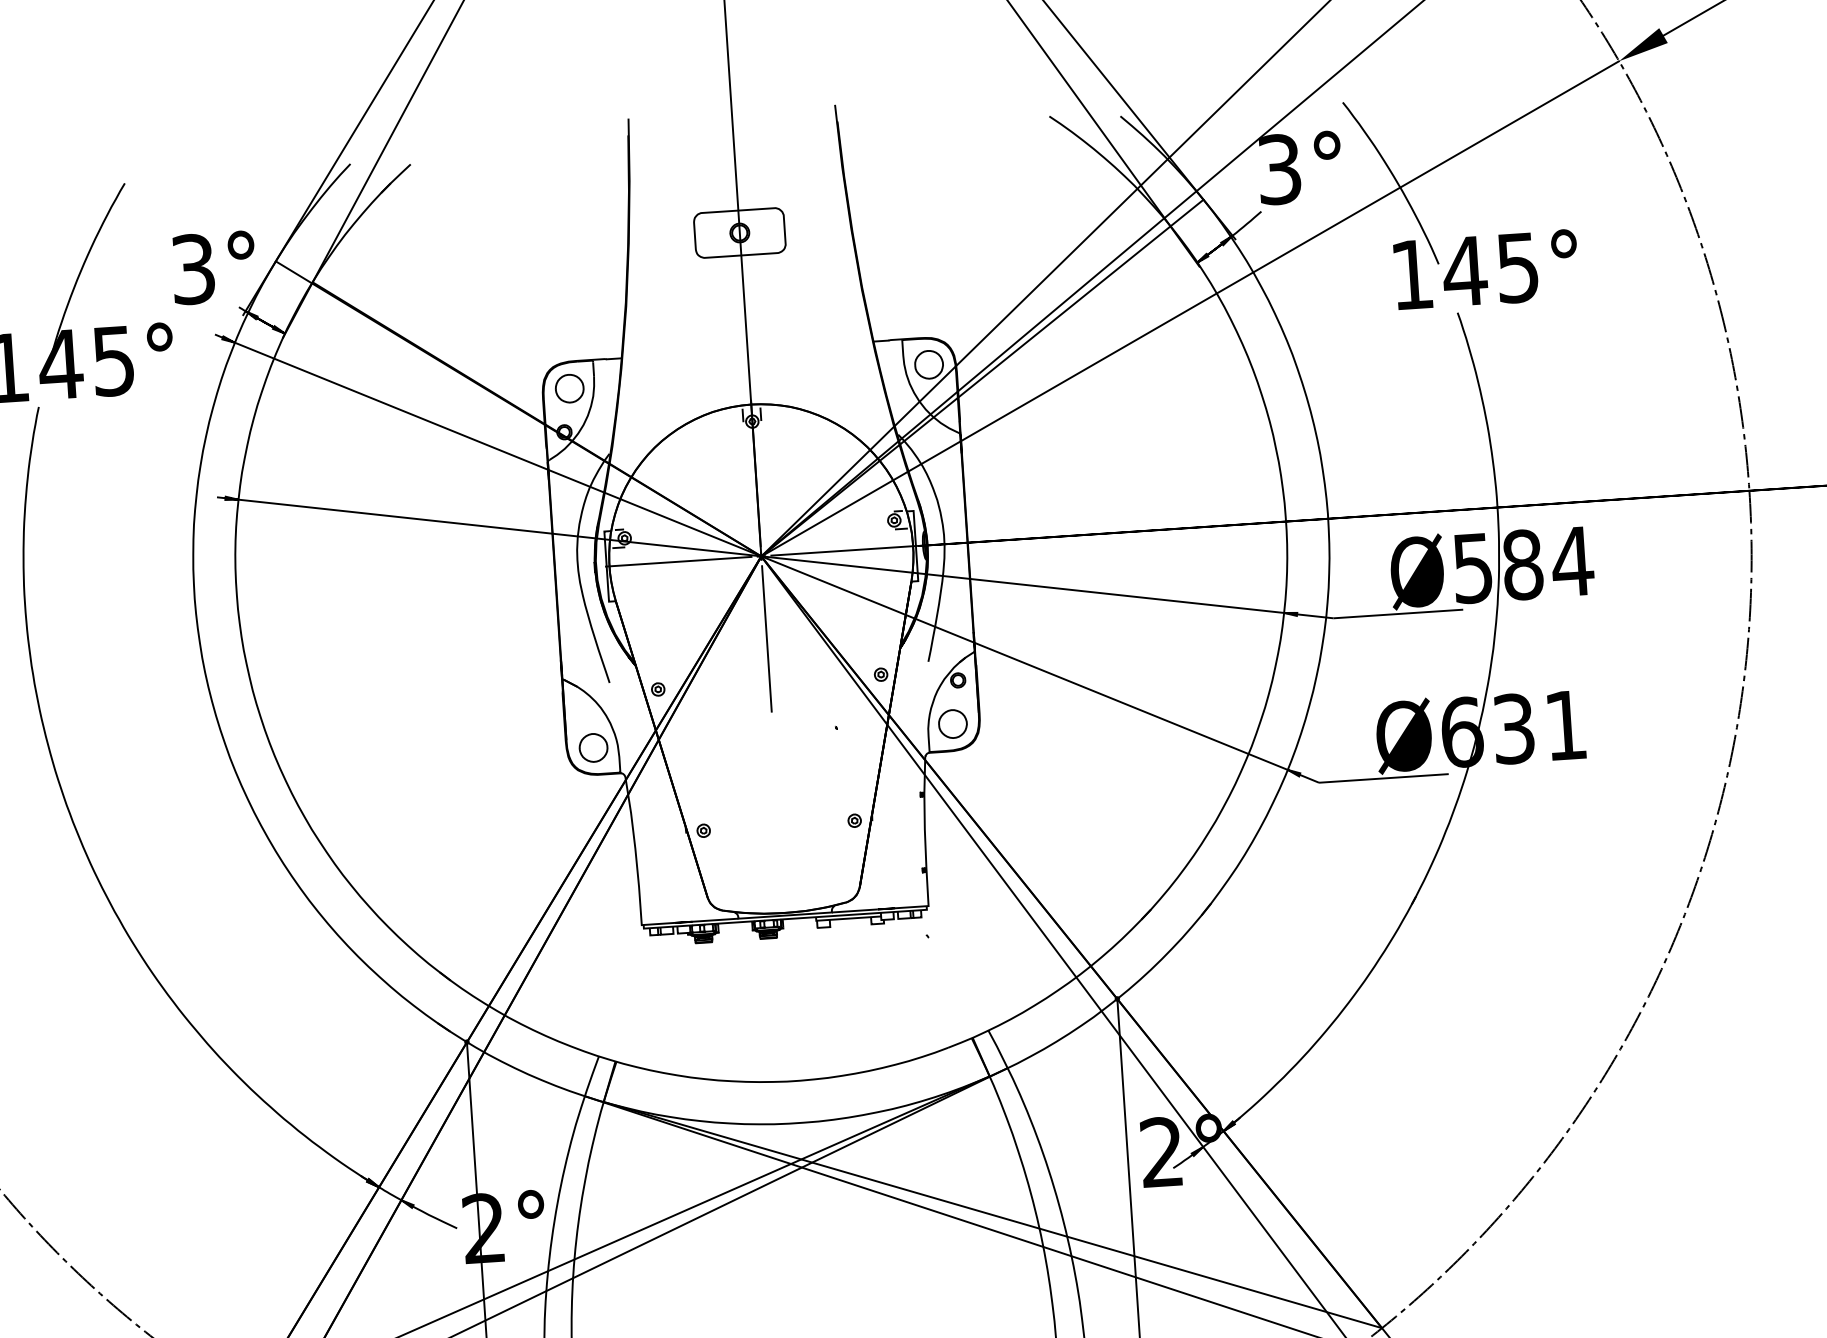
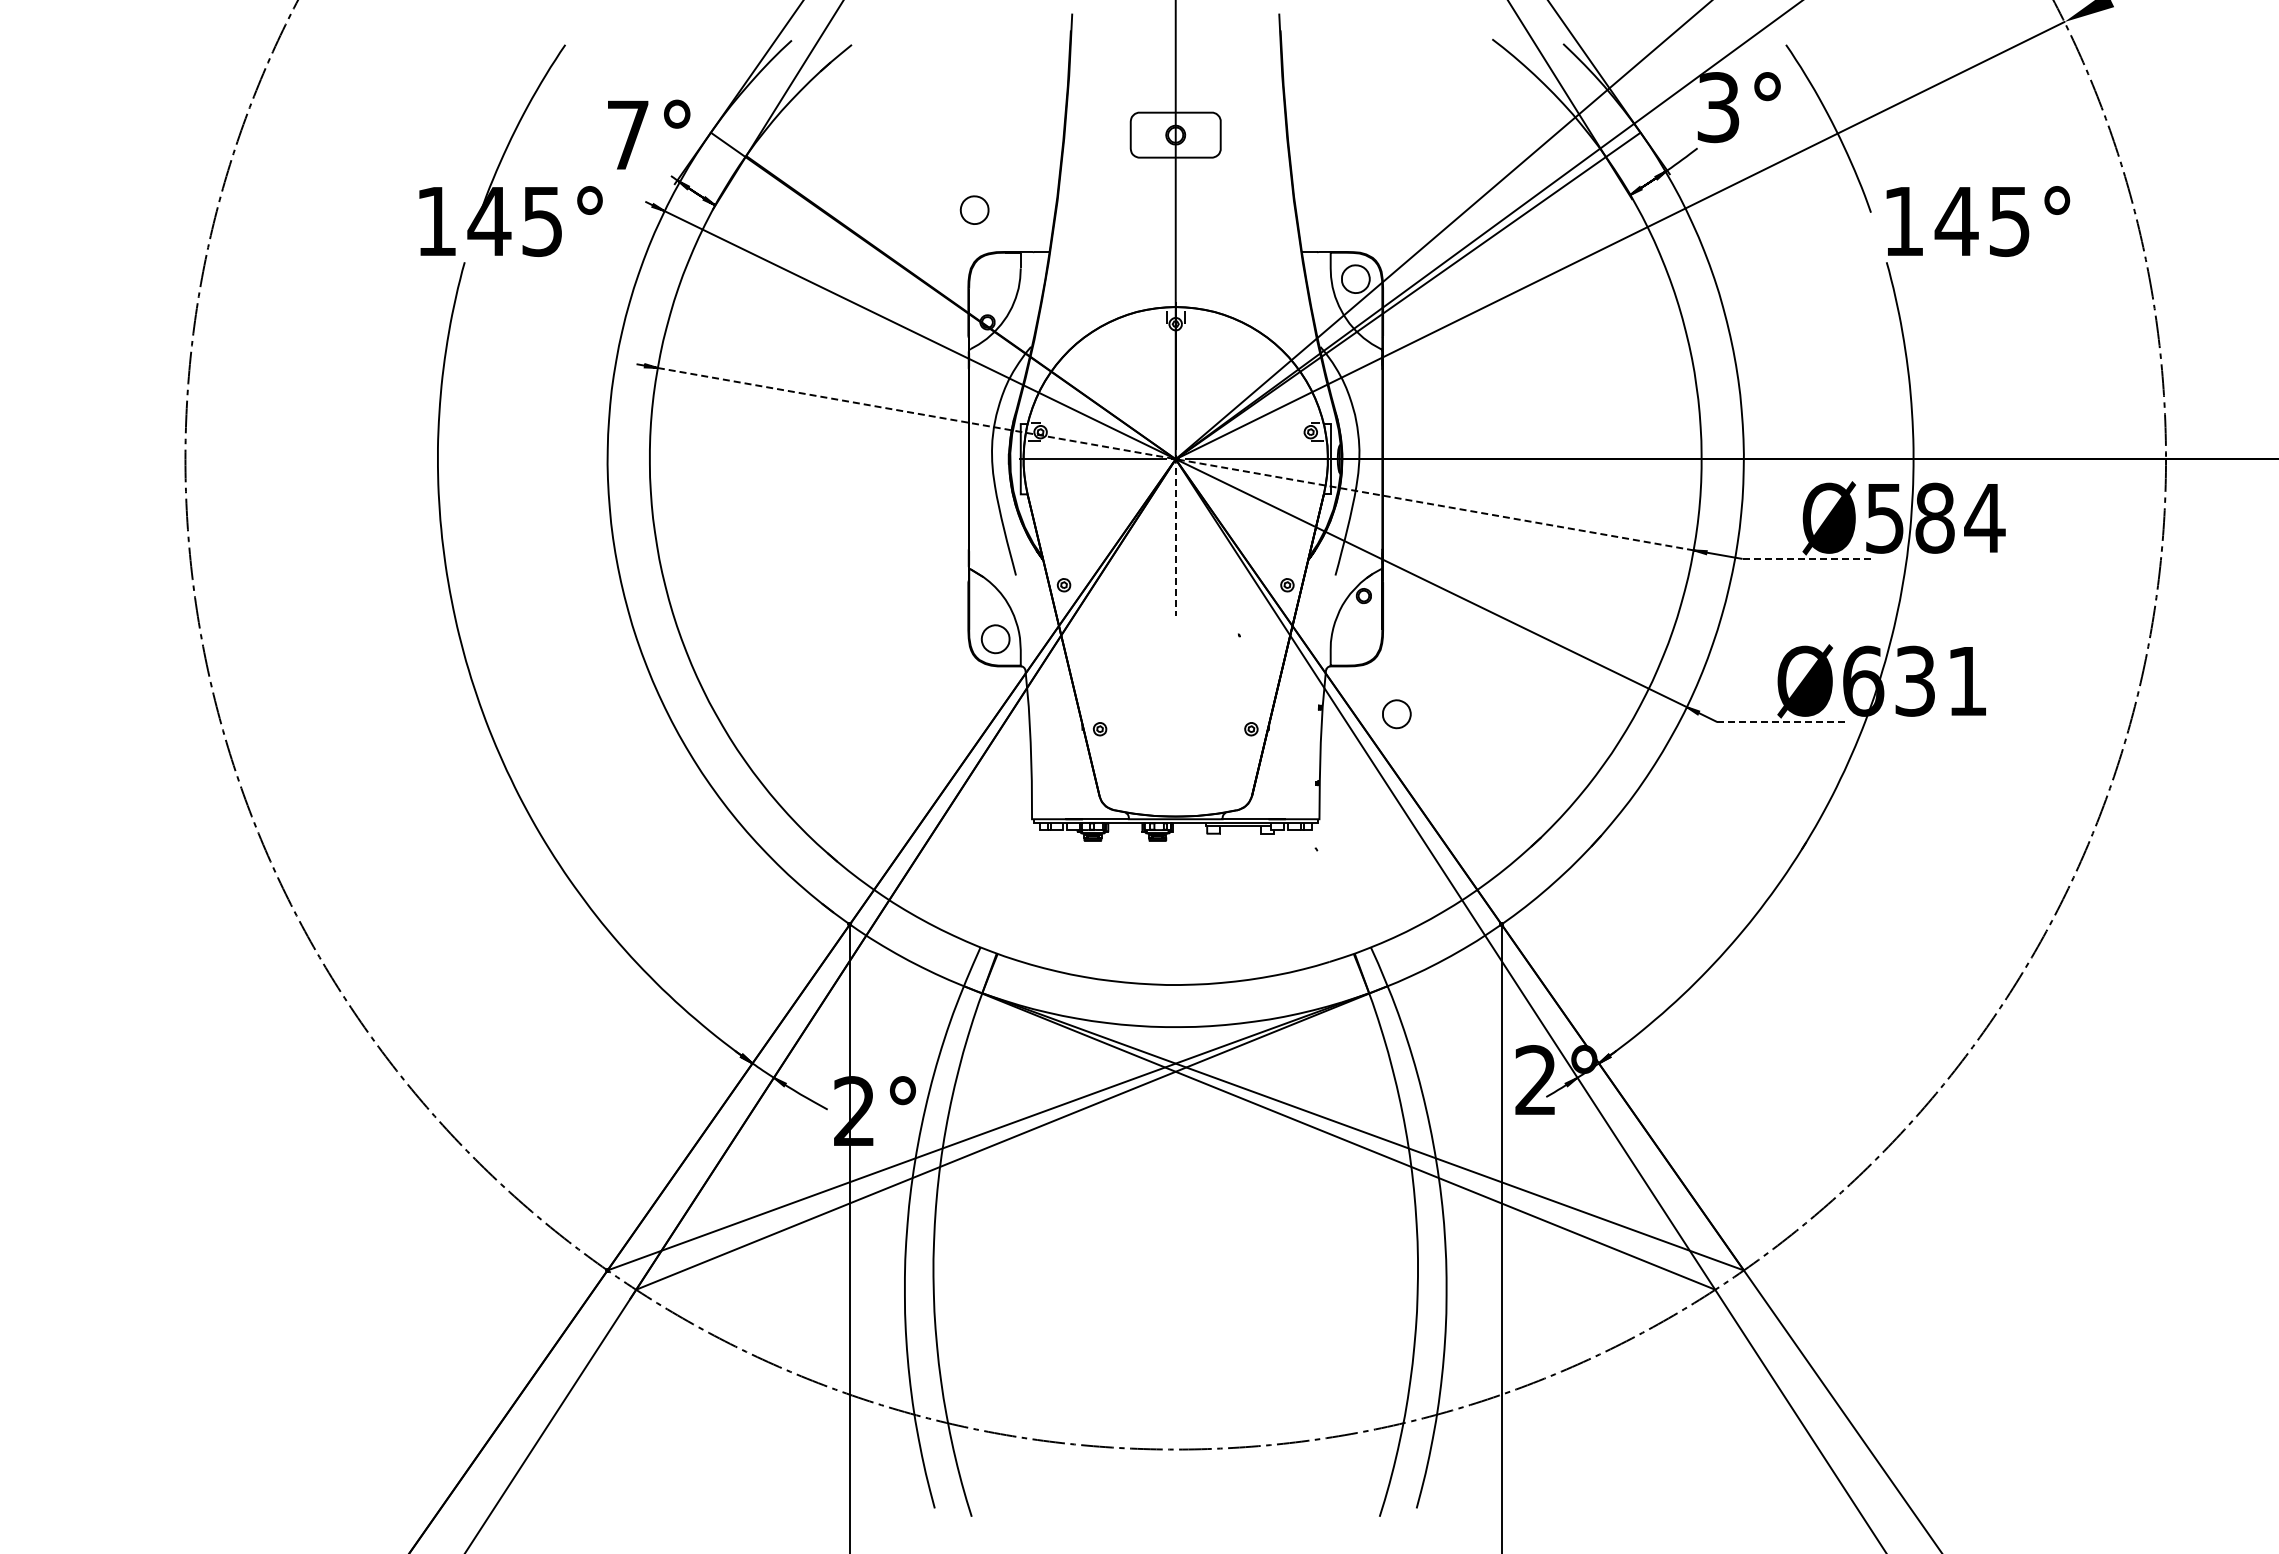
text: (192, 268) -> (627, 134), 3° -> 7°
text: (1486, 269) -> (1978, 221), moved
part: (569, 387) -> (974, 209), moved
line: (761, 556) -> (1175, 459), solid -> dashed
line: (1398, 613) -> (1807, 558), solid -> dashed
line: (766, 638) -> (1175, 541), solid -> dashed
part: (952, 724) -> (1396, 714), moved
line: (1384, 778) -> (1782, 722), solid -> dashed

